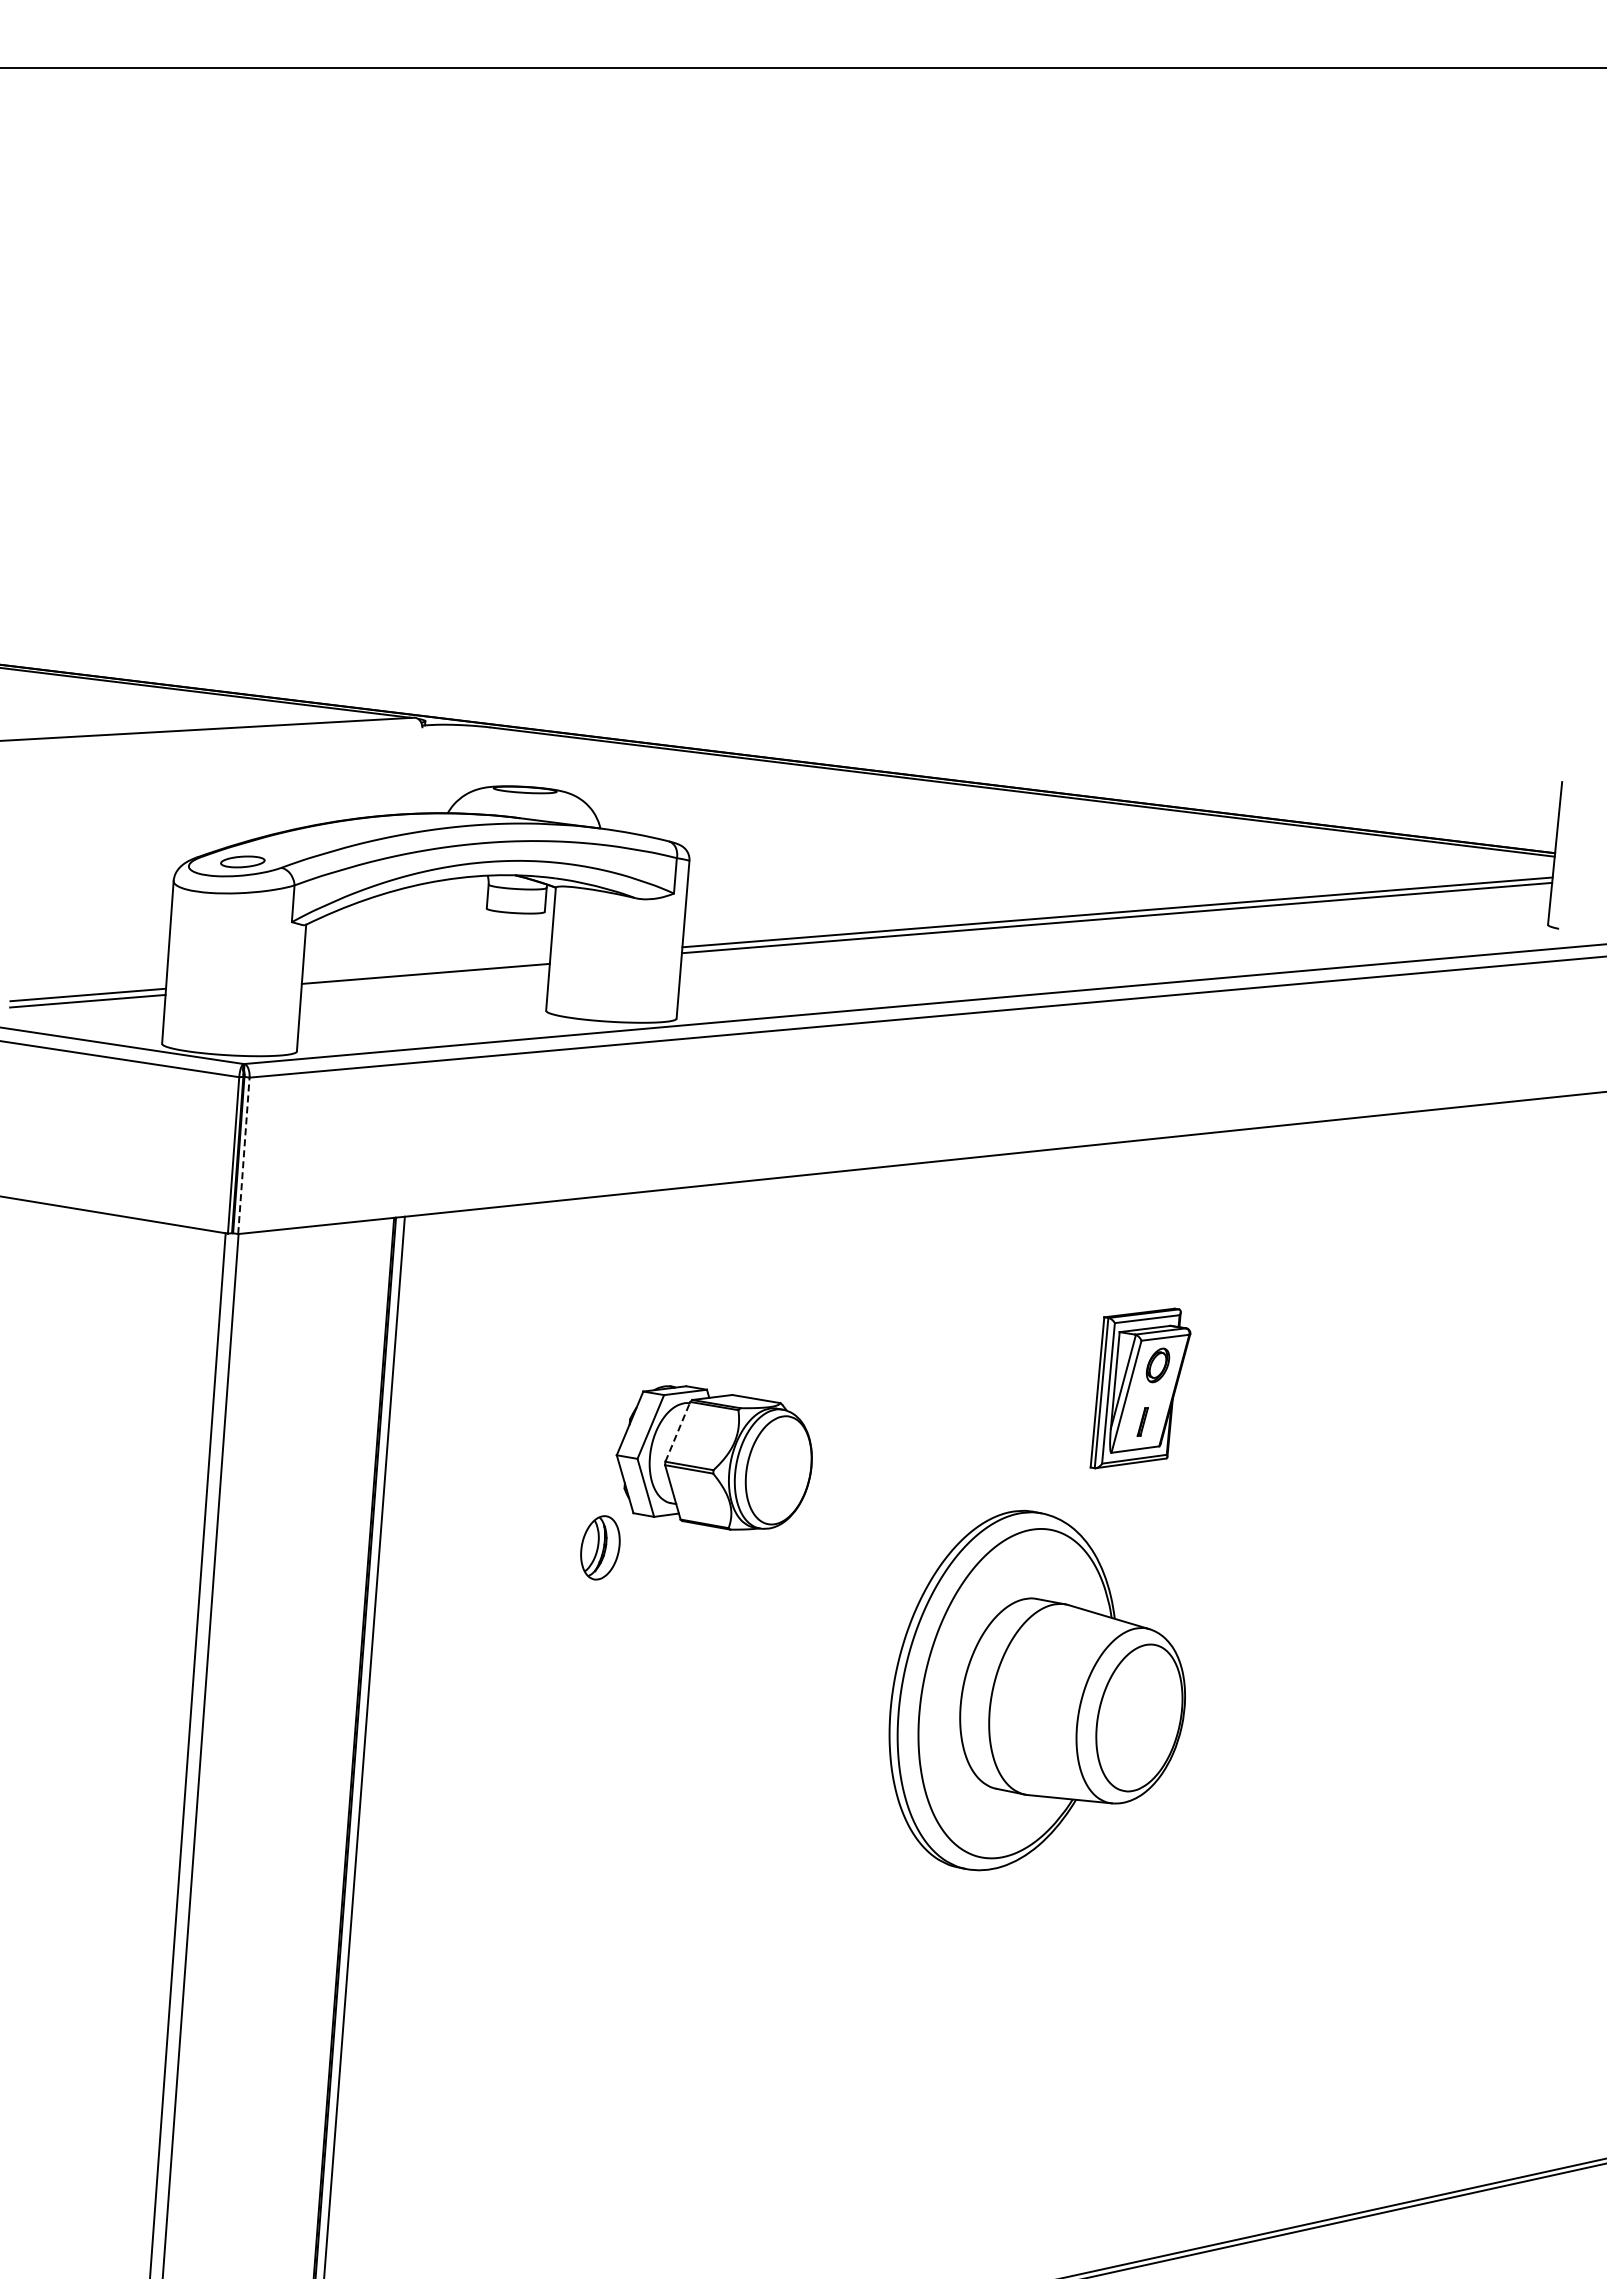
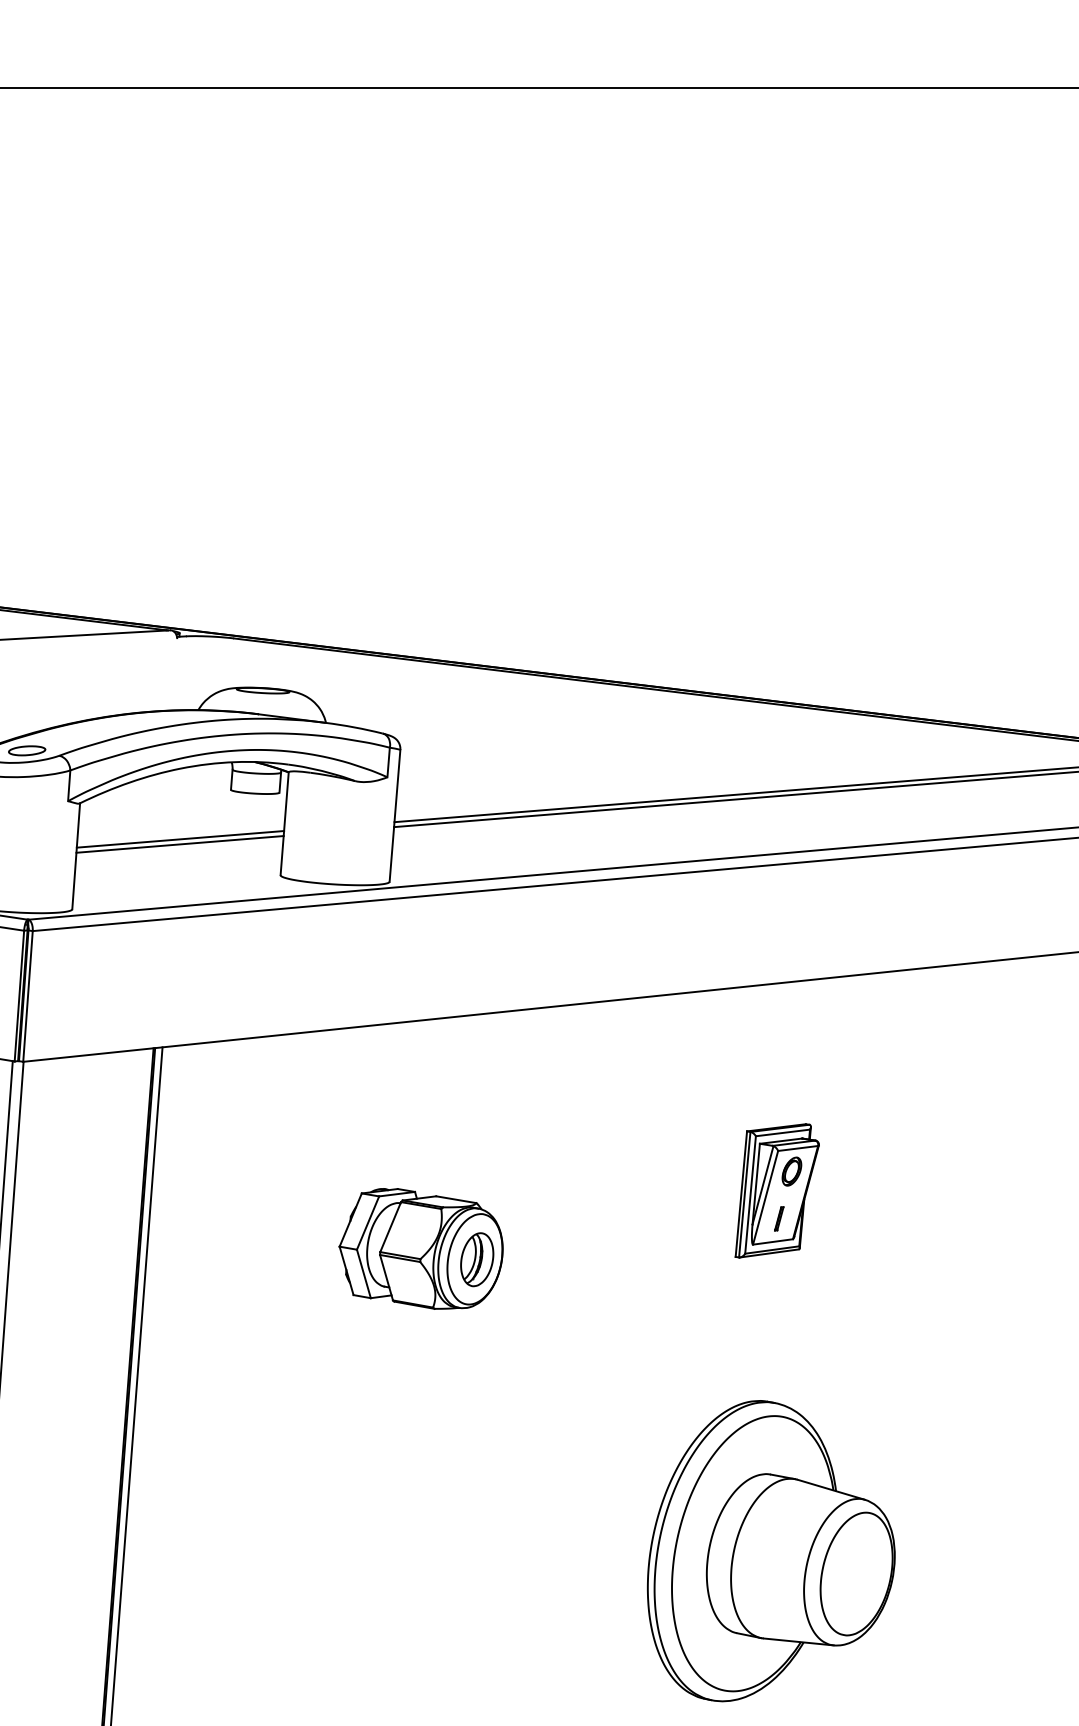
line: (426, 967) -> (180, 839), added
line: (243, 1155) -> (27, 996), dashed -> solid
line: (678, 1431) -> (391, 1226), dashed -> solid
part: (600, 1547) -> (477, 1259), moved
part: (1036, 1690) -> (770, 1551), moved

